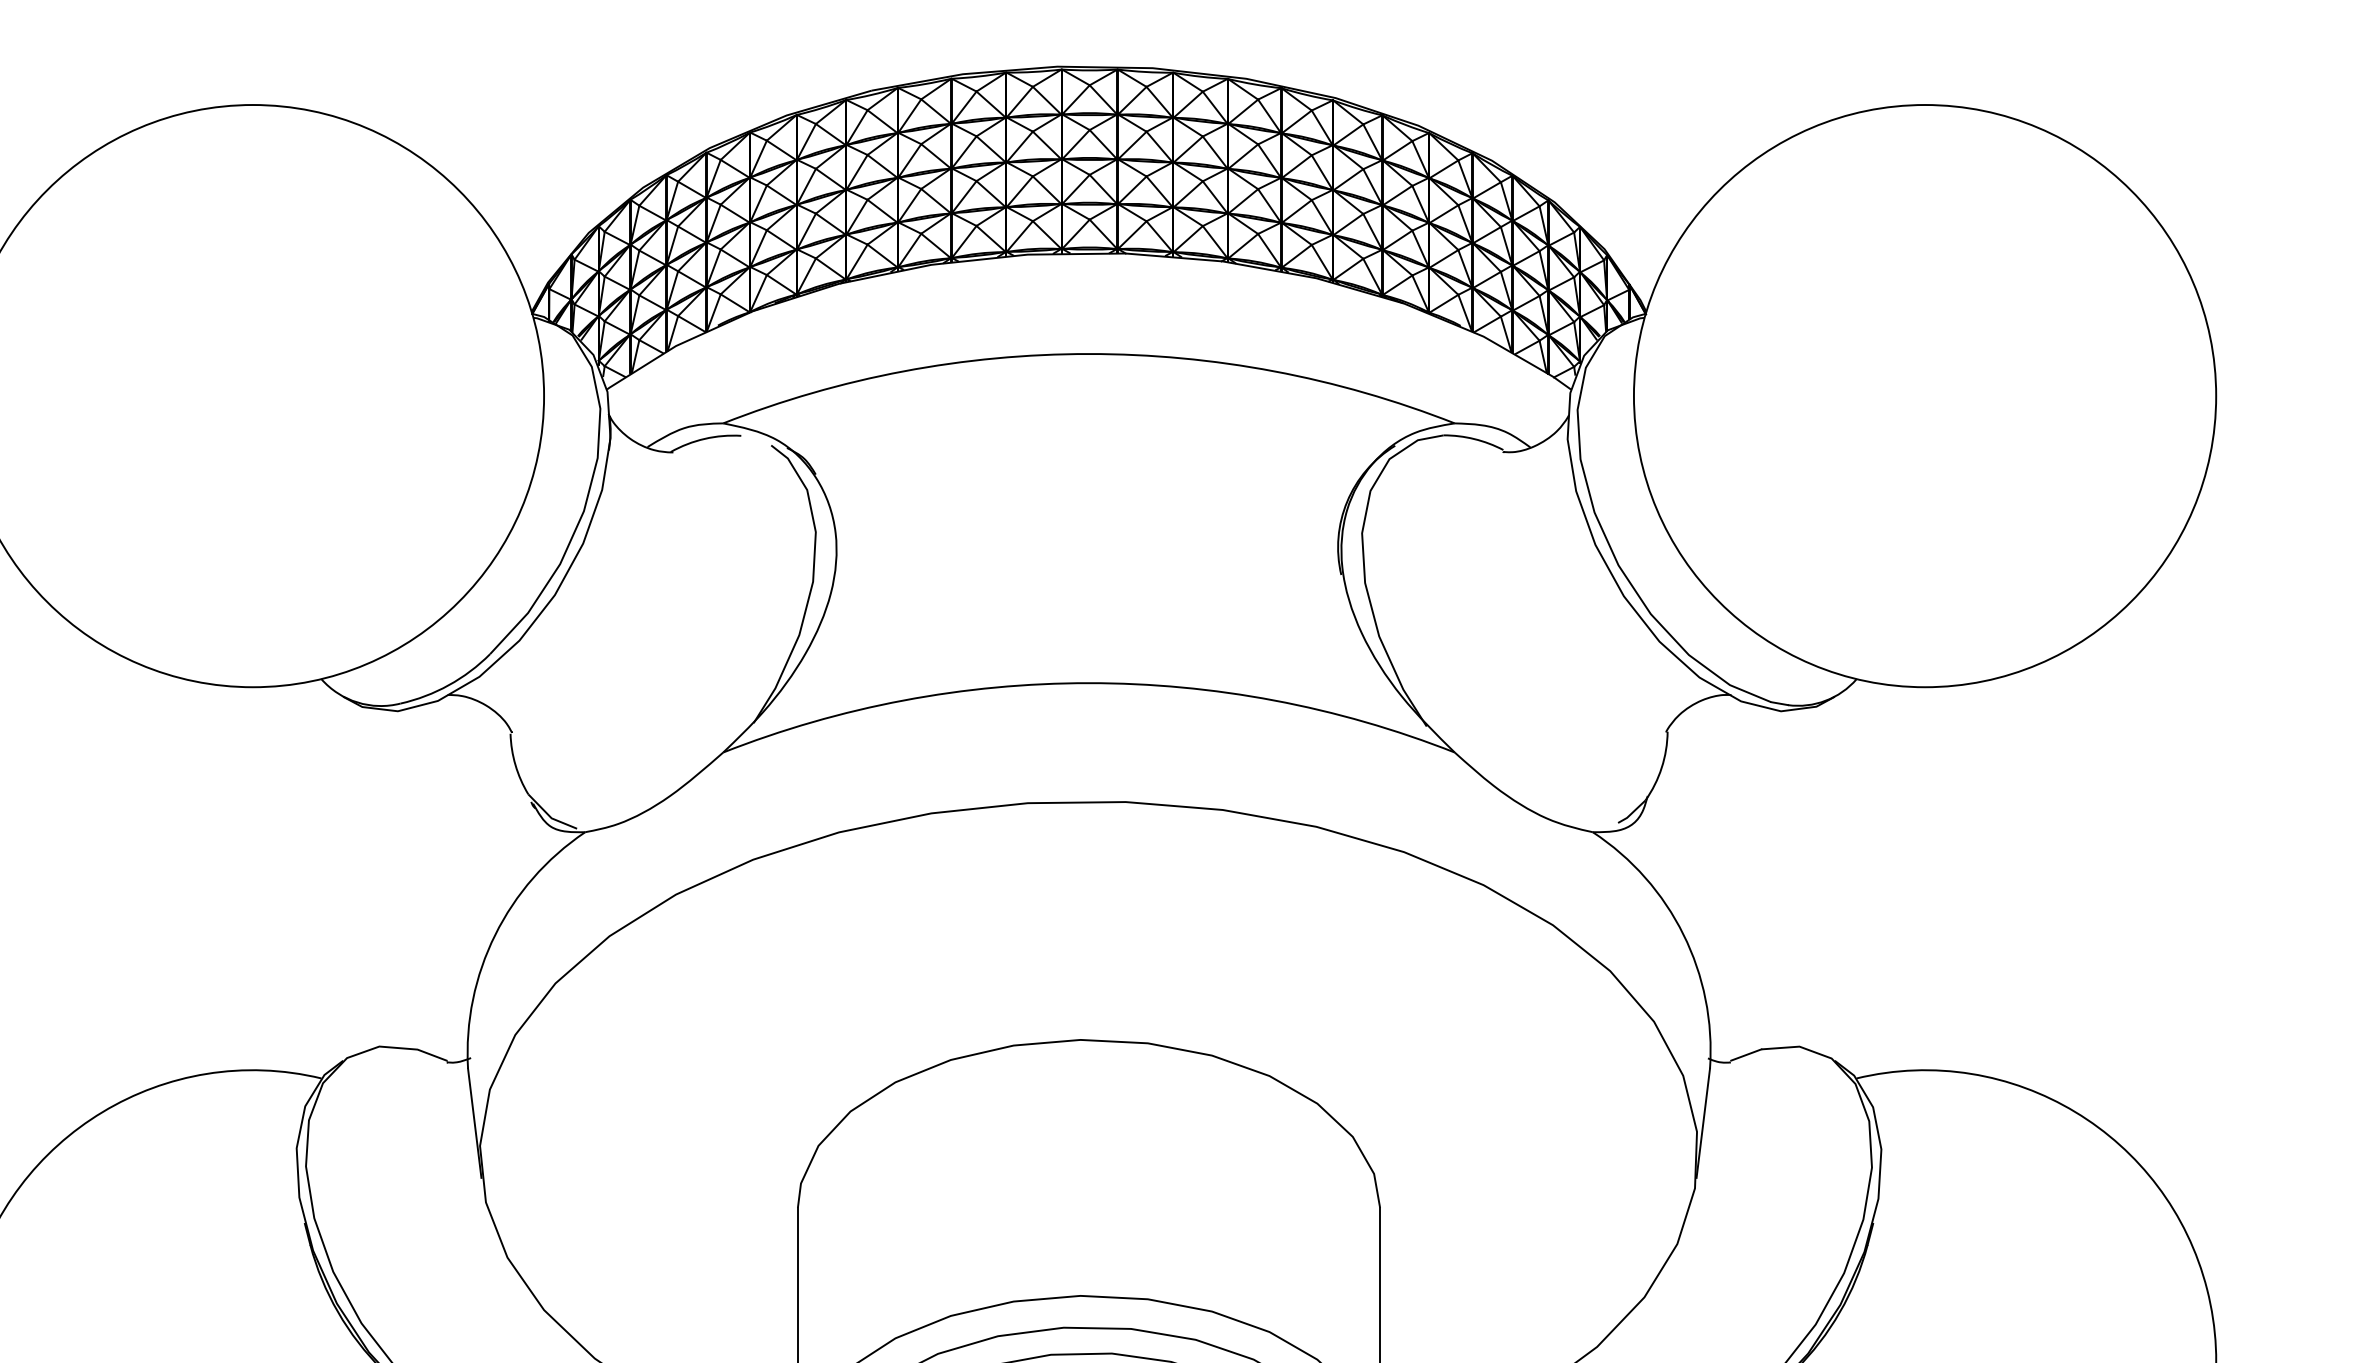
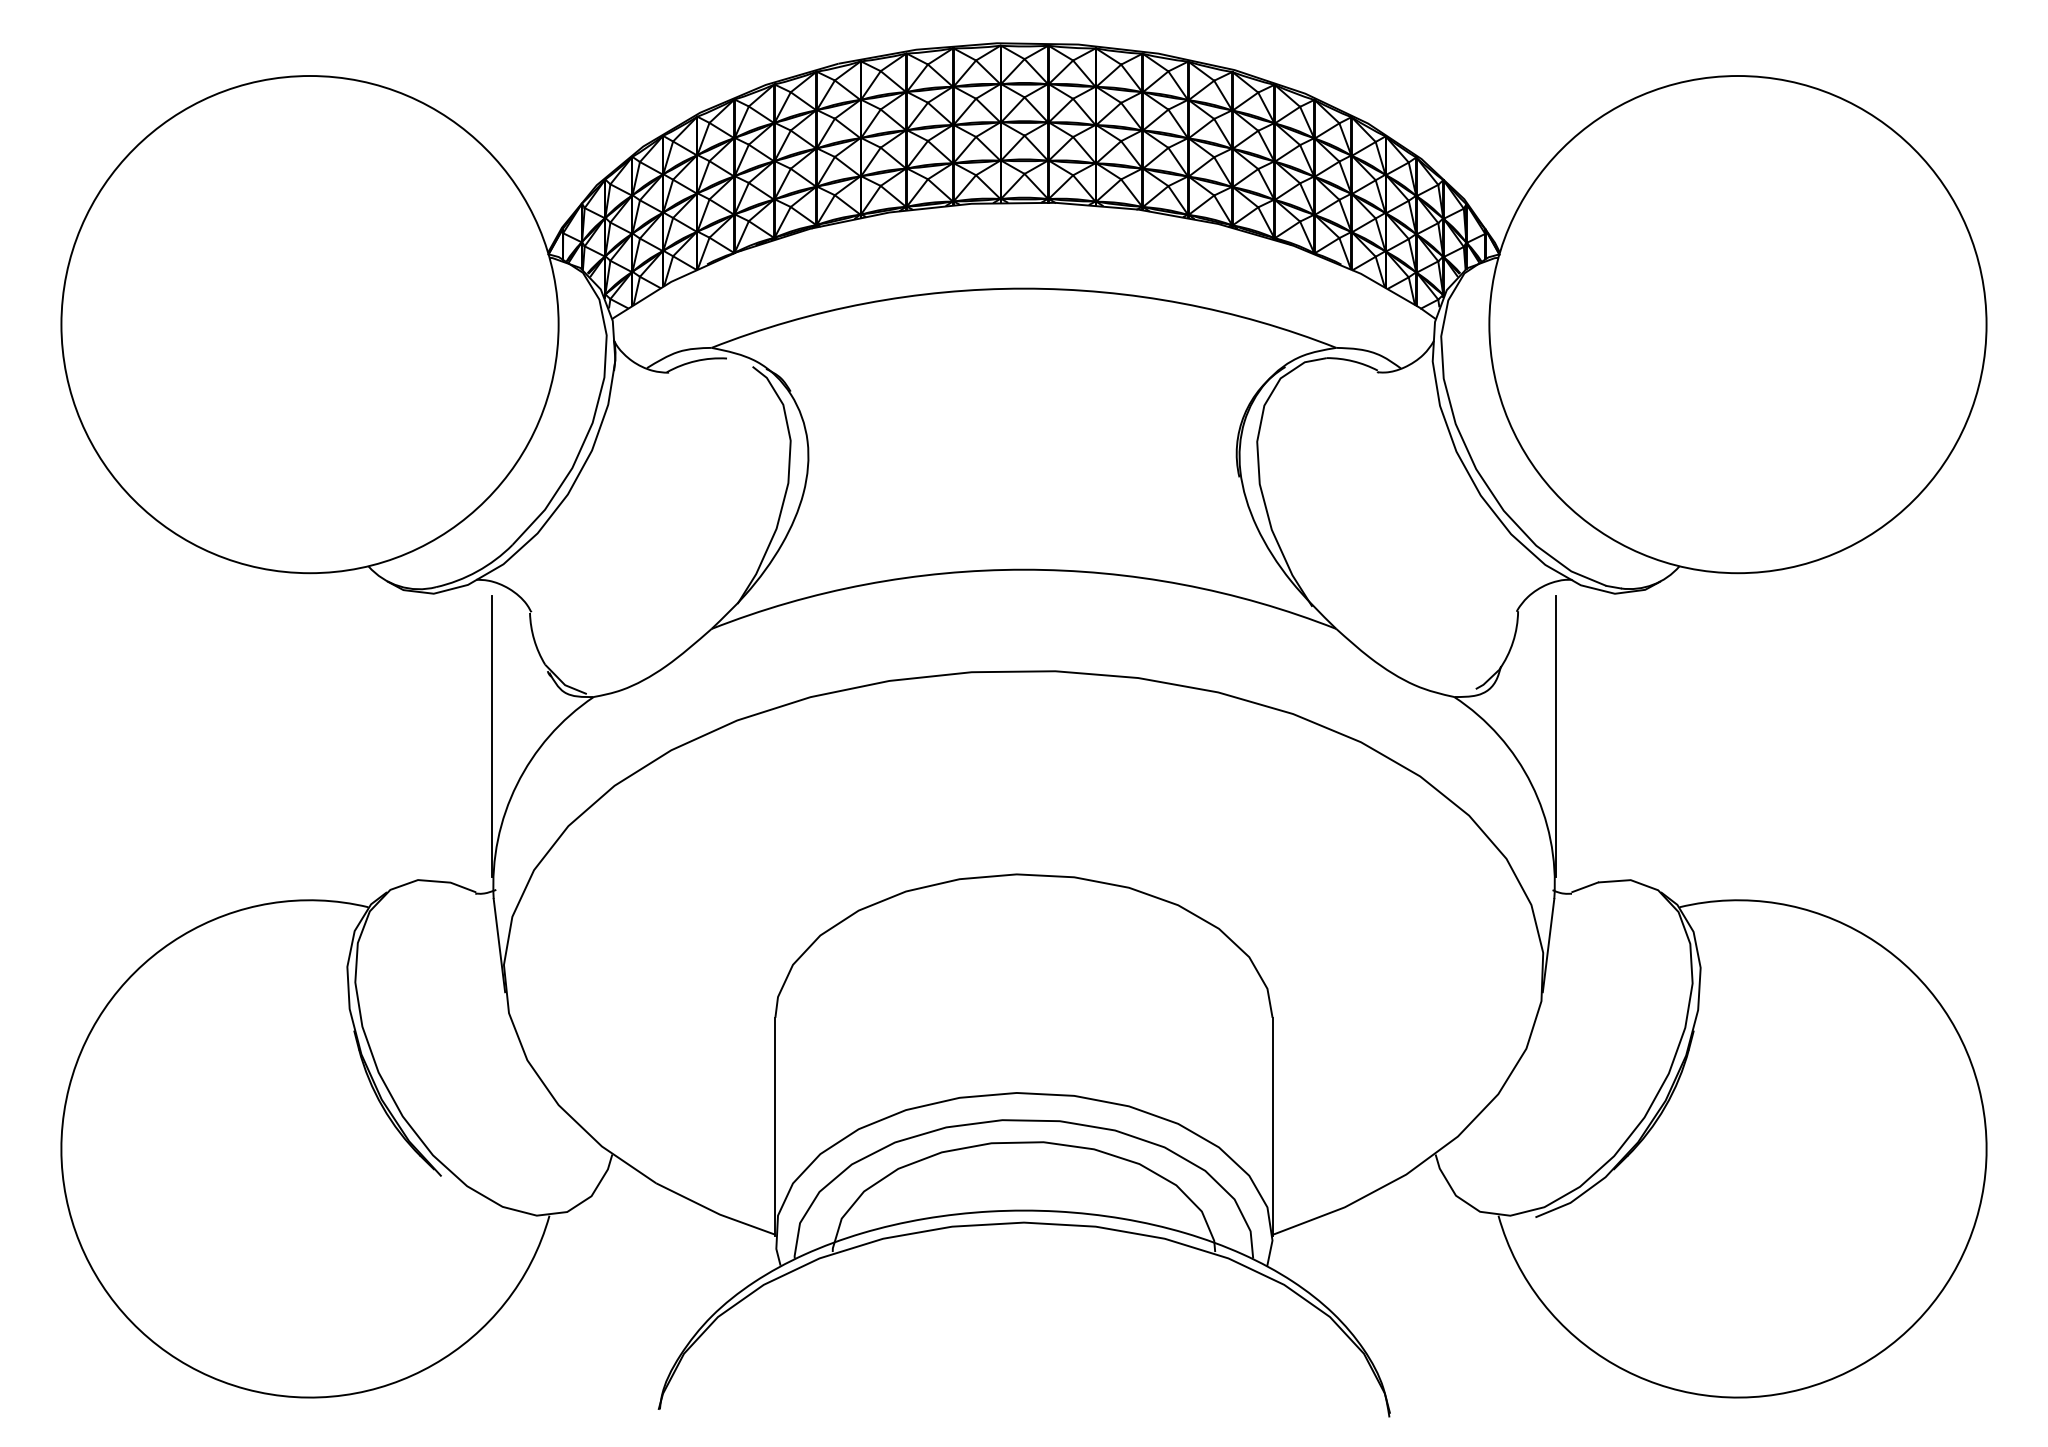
line: (466, 878) -> (492, 736), added
line: (1711, 878) -> (1555, 736), added

